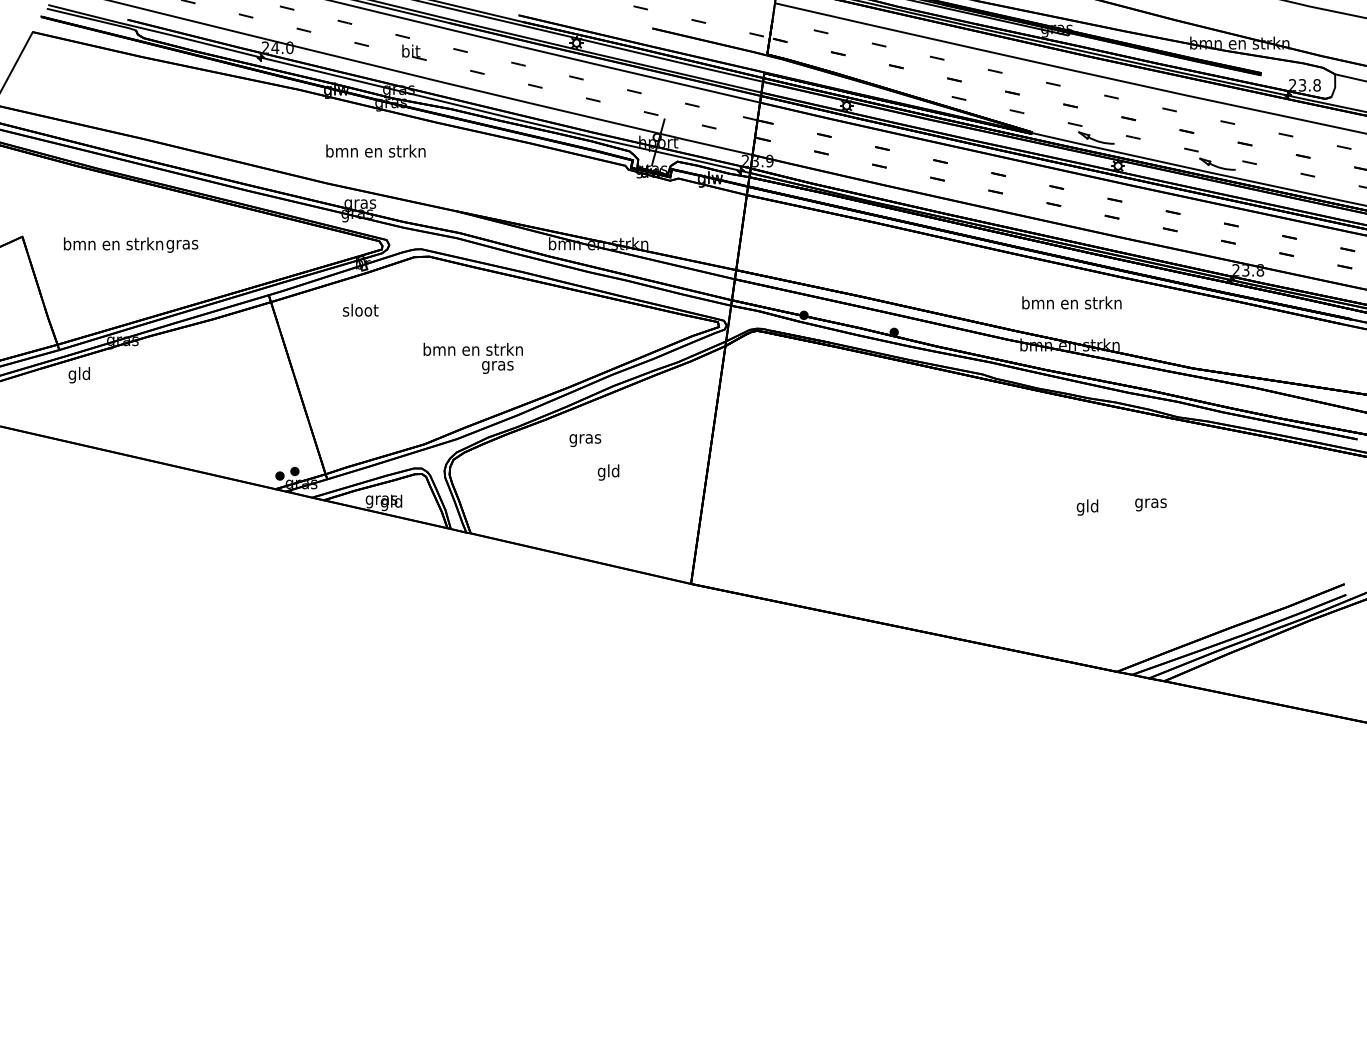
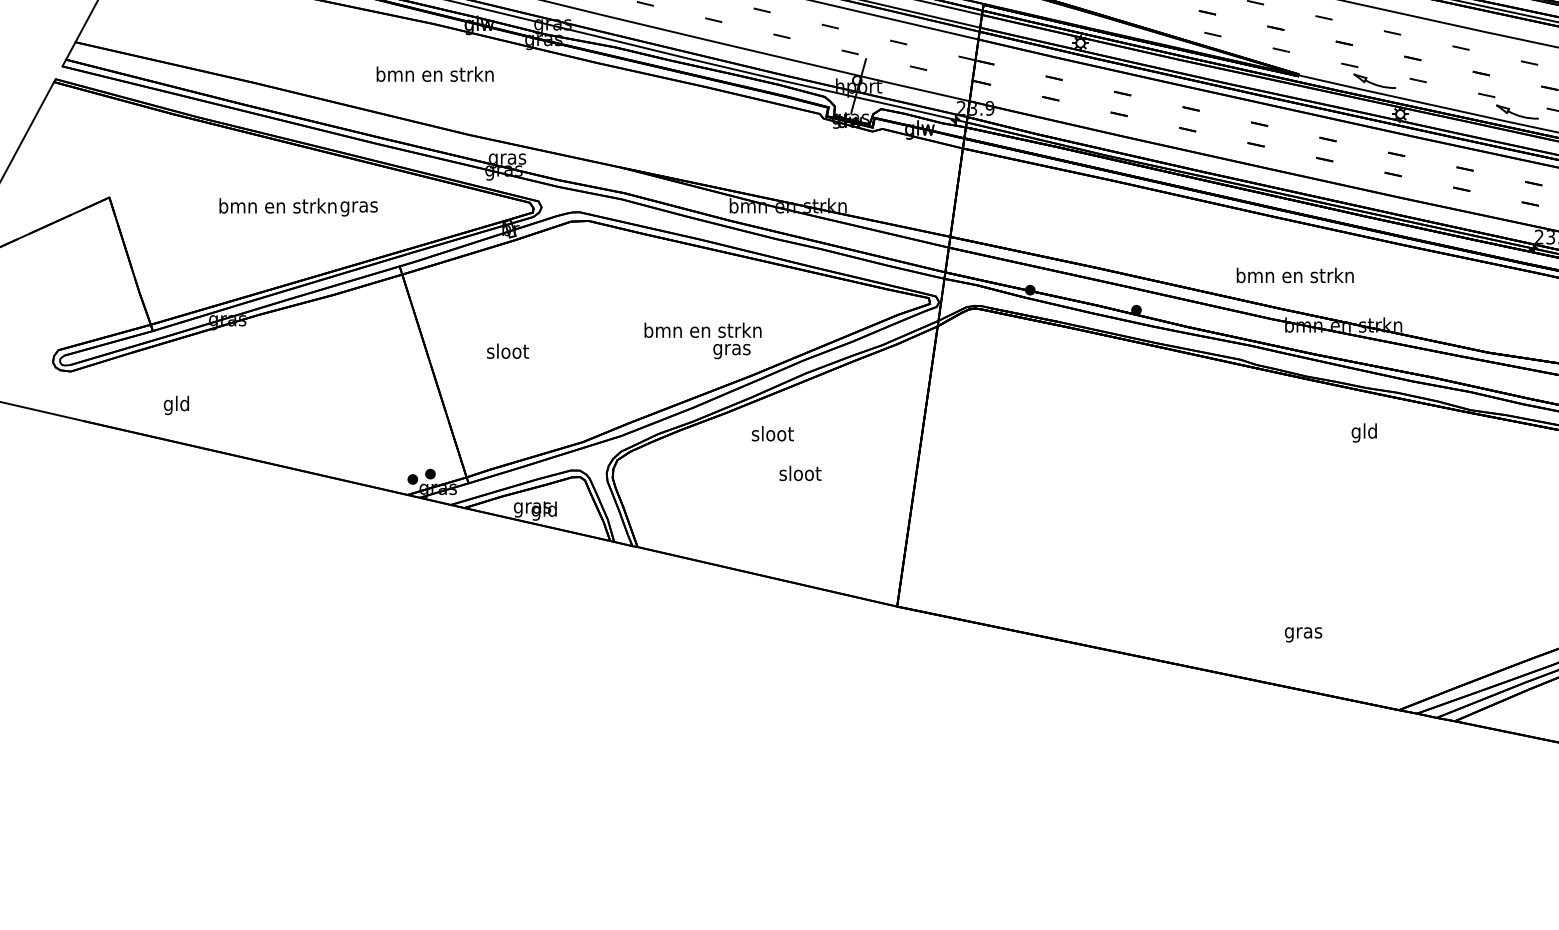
text: (375, 150) -> (434, 73), moved
text: (131, 244) -> (299, 206), moved
text: (1071, 302) -> (1294, 275), moved
text: (360, 309) -> (507, 350), moved
text: (472, 357) -> (702, 339), moved
text: (78, 375) -> (175, 405), moved
text: (585, 438) -> (772, 435), gras -> sloot
text: (608, 472) -> (799, 475), gld -> sloot
text: (1150, 504) -> (1302, 634), moved
text: (1087, 507) -> (1364, 432), moved

